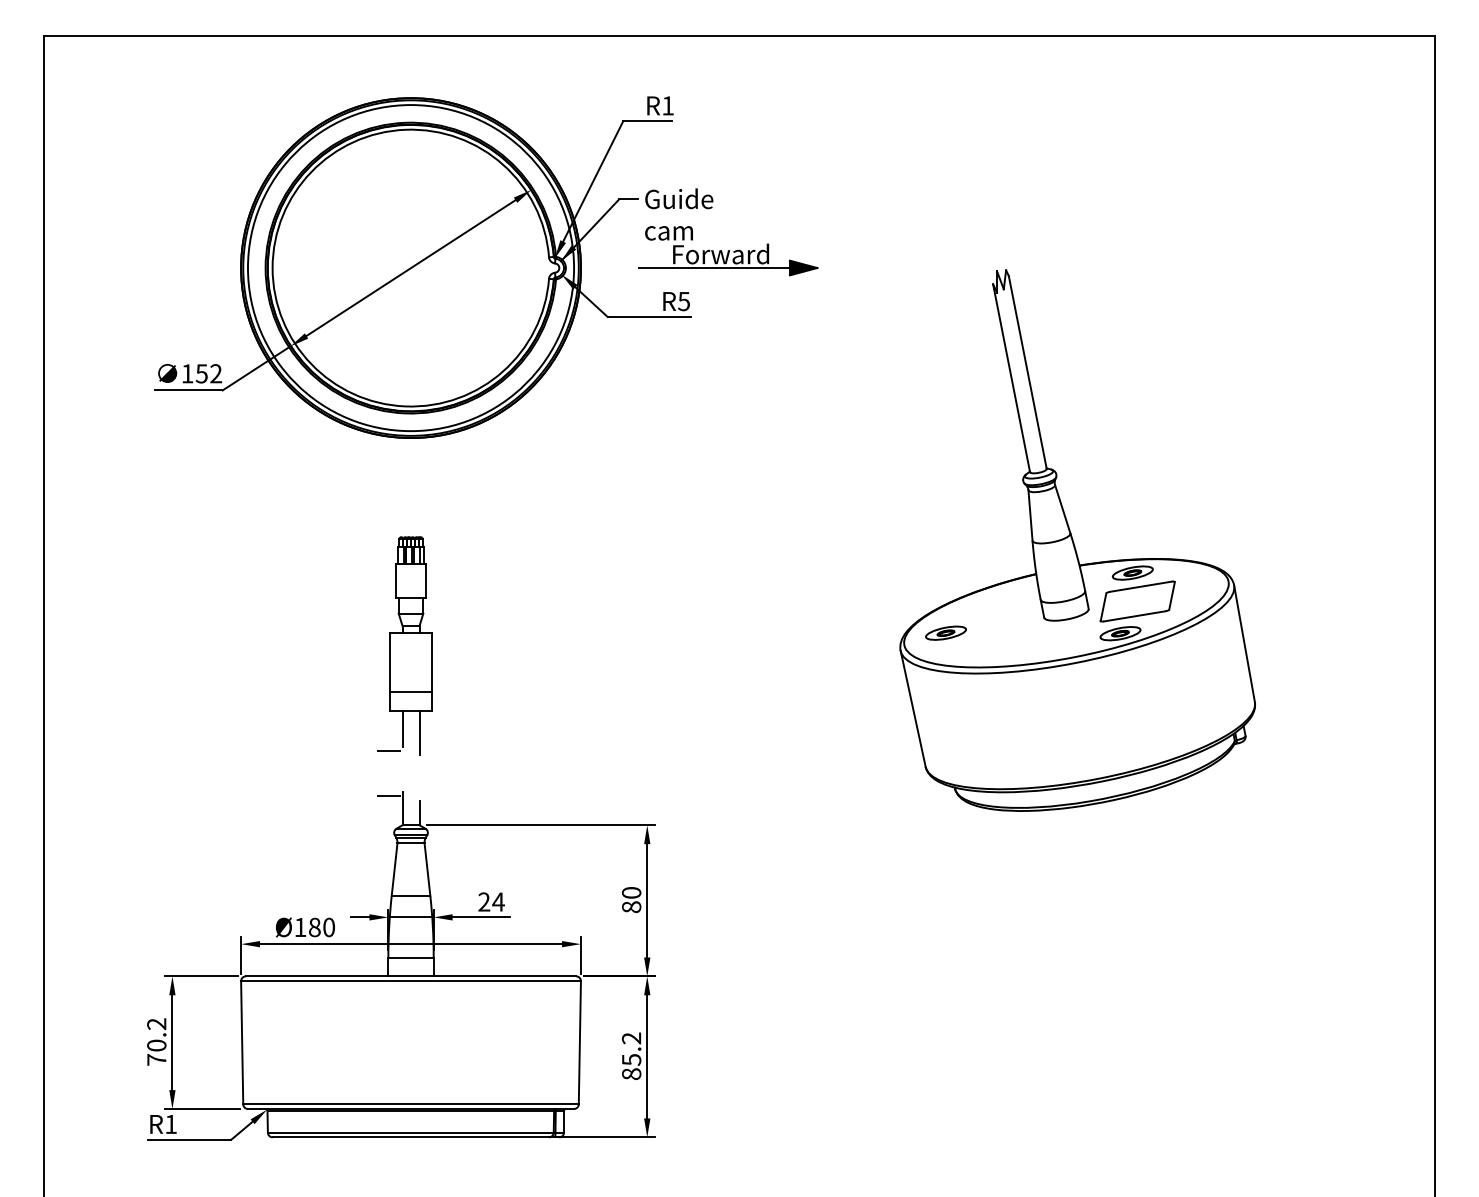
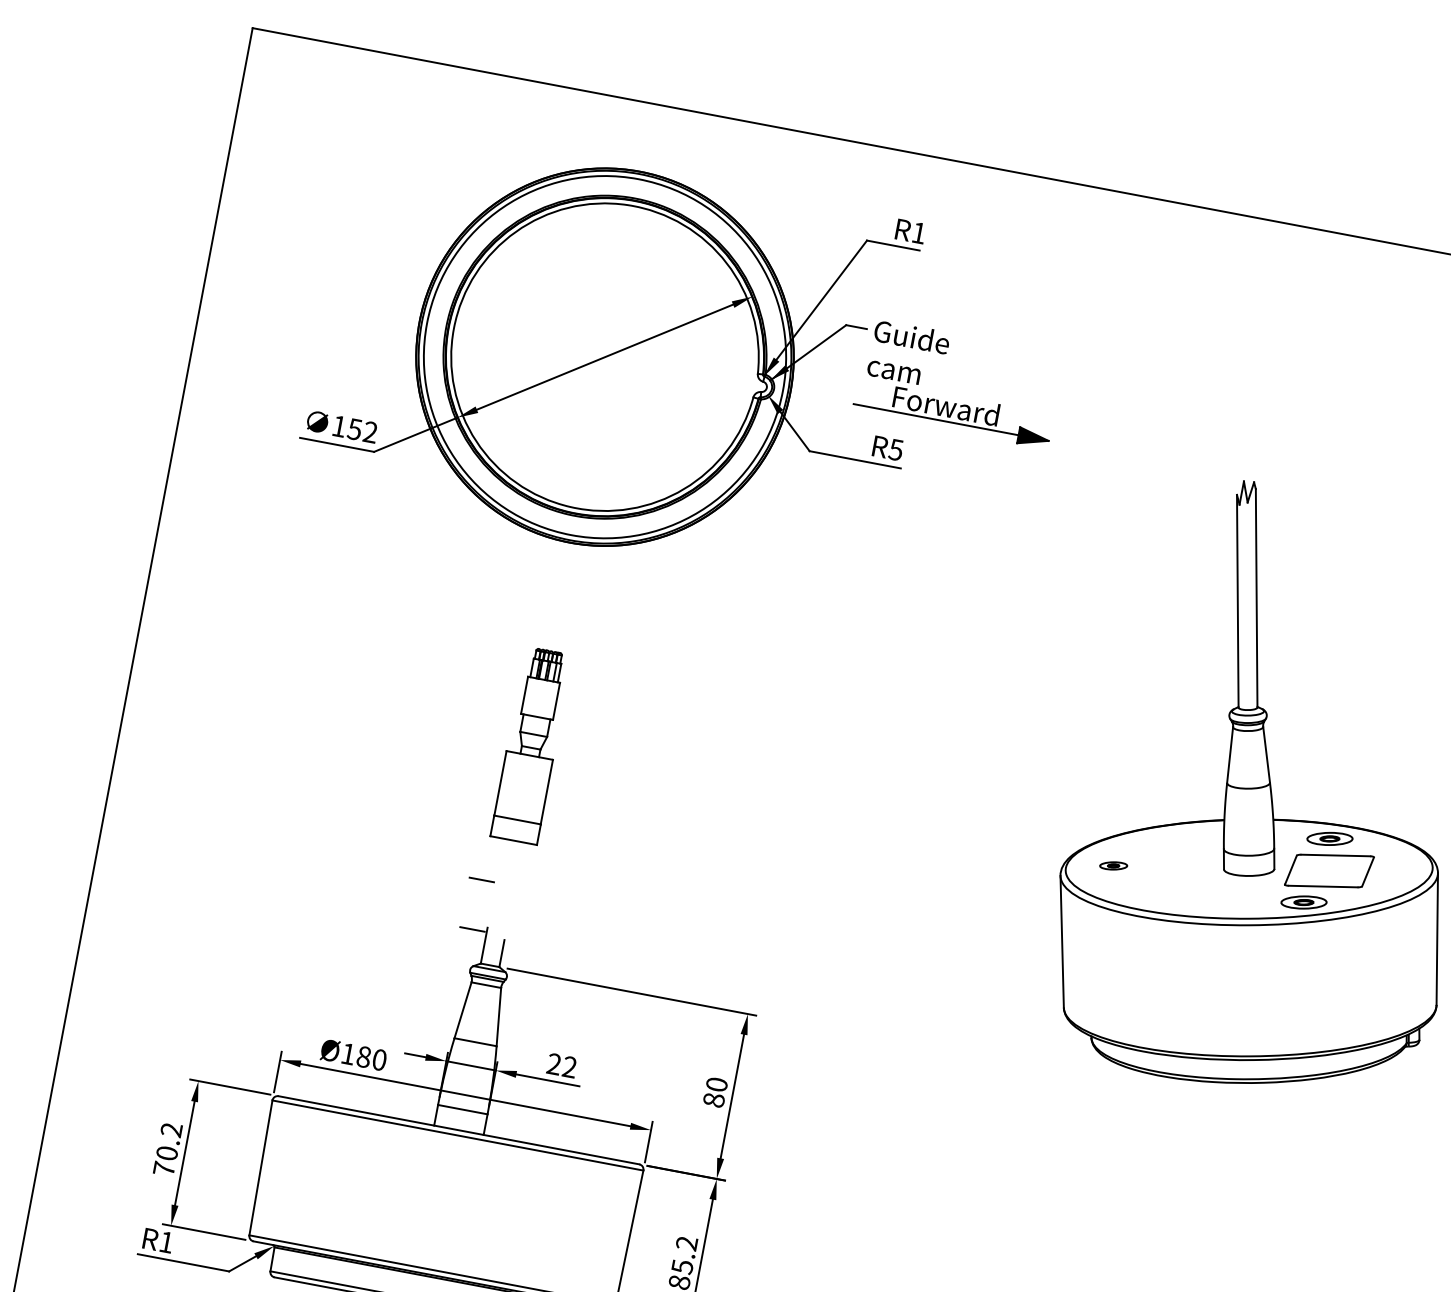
part: (945, 632) -> (1113, 865), size x0.6
line: (402, 729) -> (500, 859), removed
line: (419, 733) -> (518, 866), removed
text: (498, 901) -> (569, 1066), 24 -> 22

